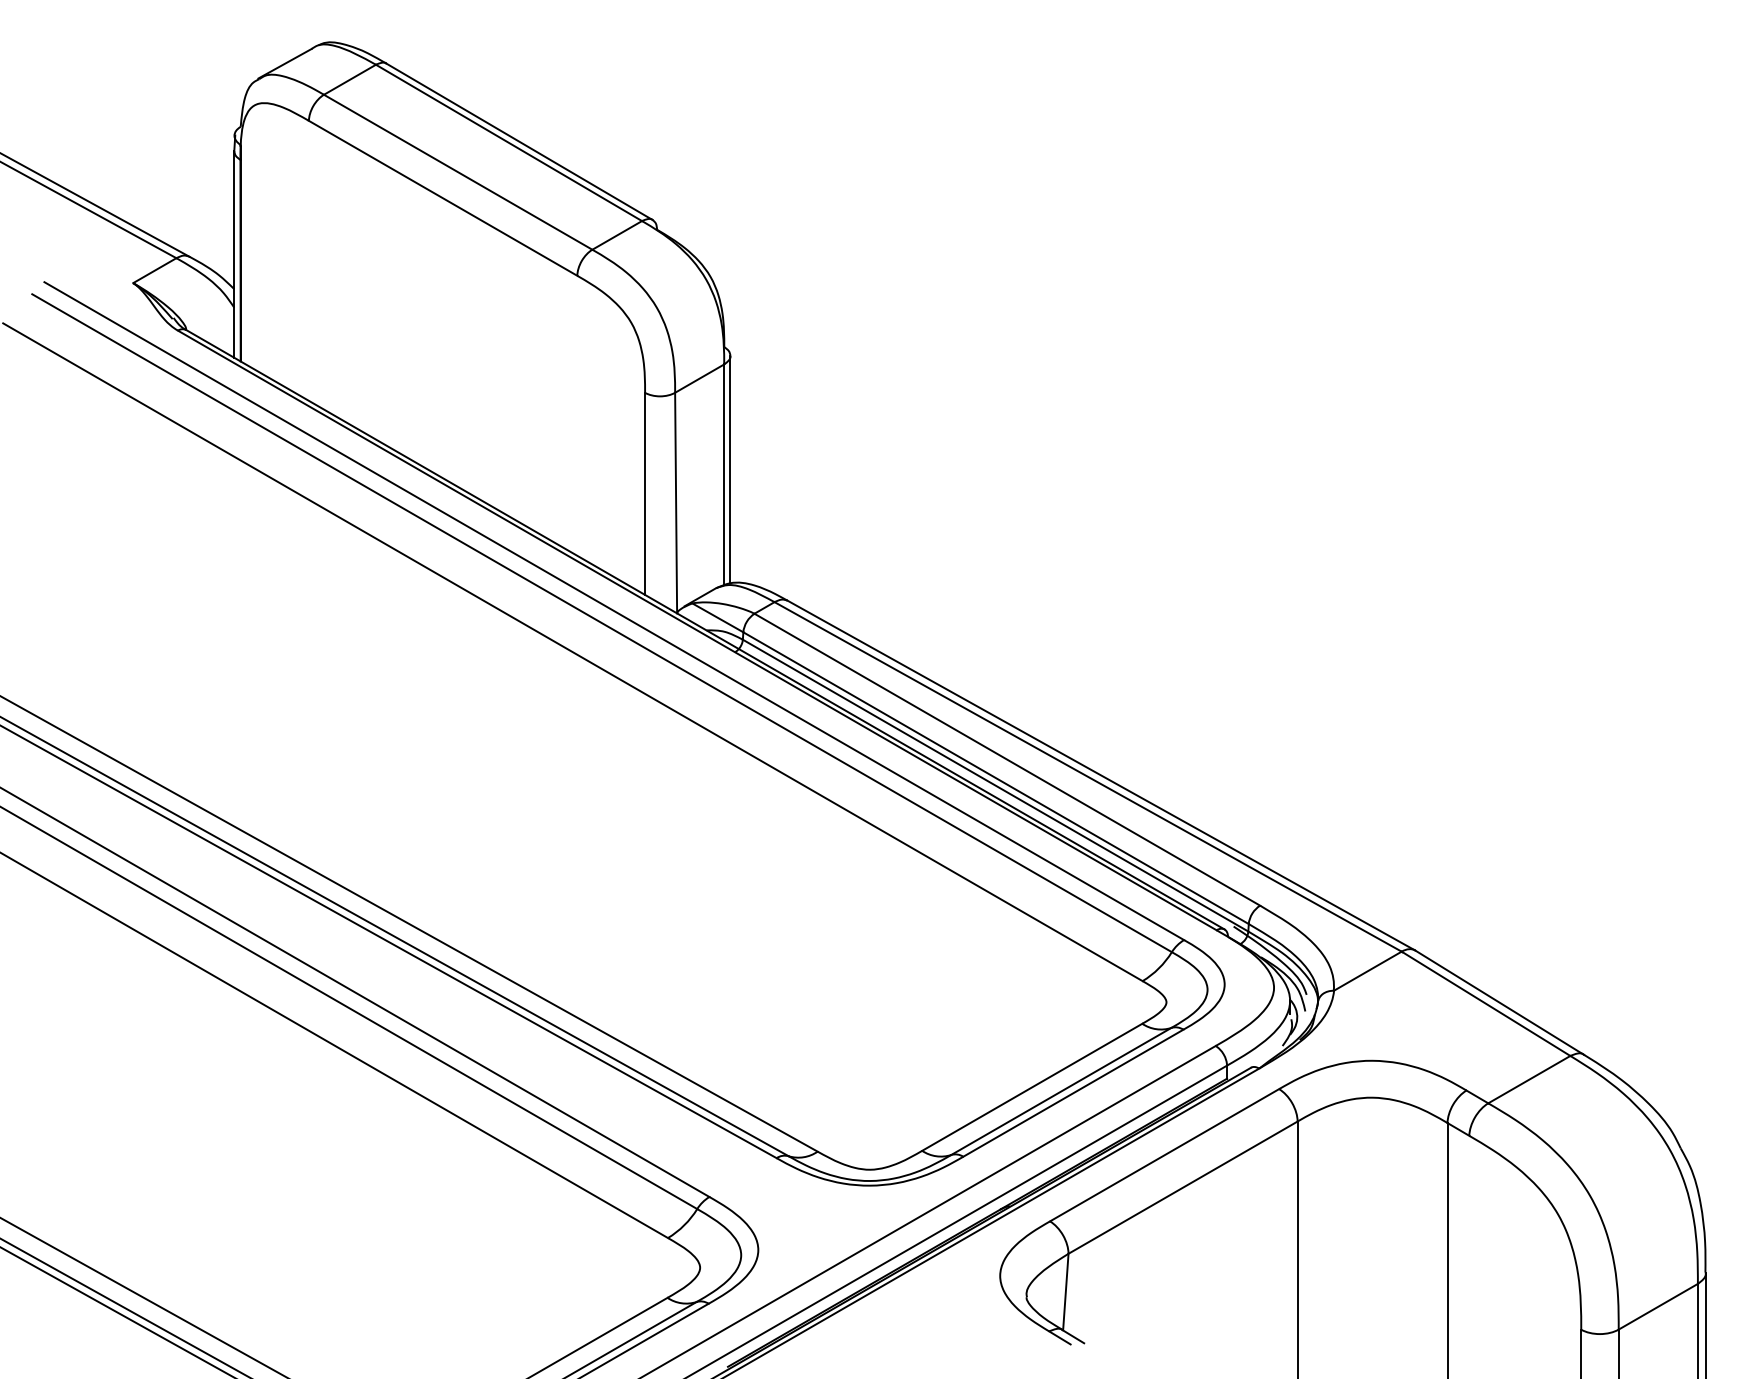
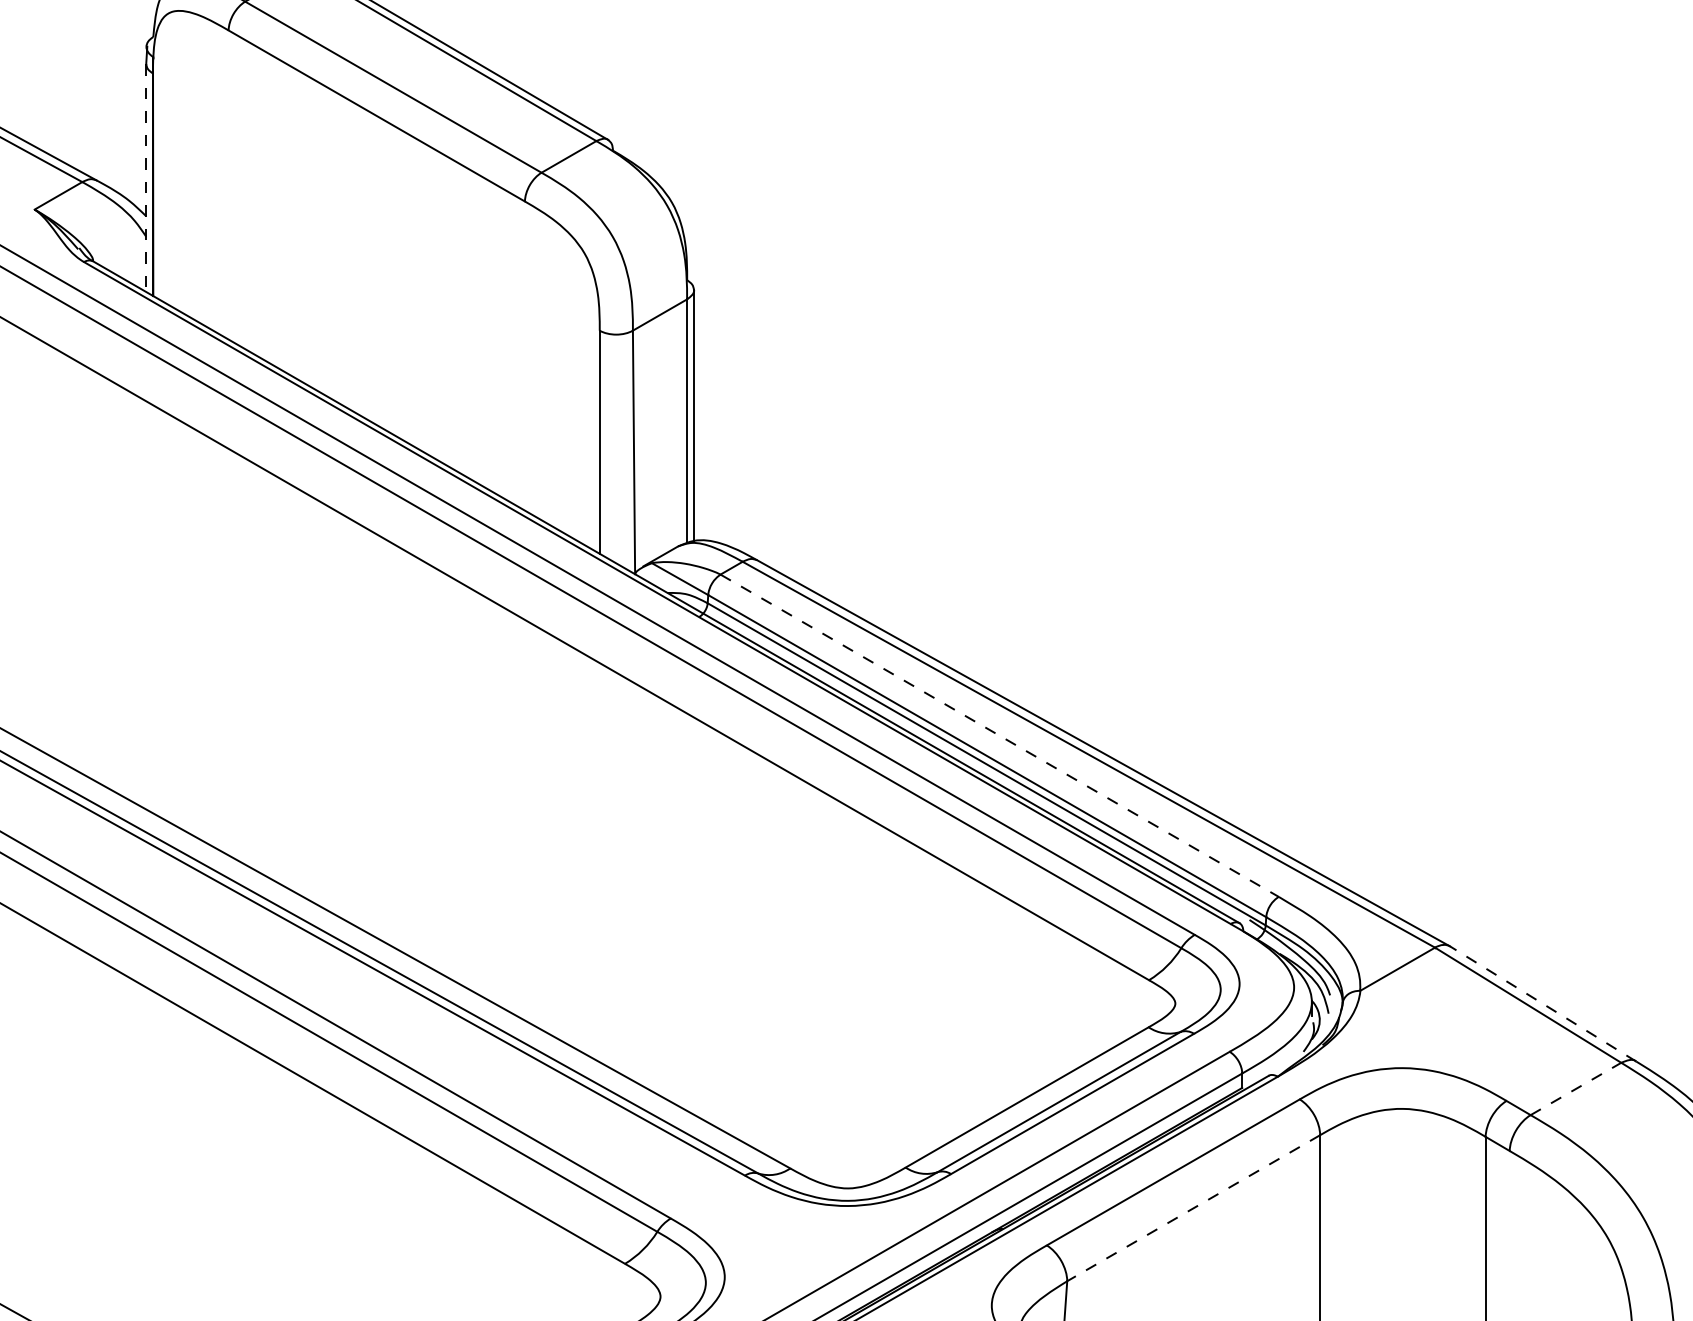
line: (234, 255) -> (146, 179), solid -> dashed
line: (1007, 759) -> (999, 735), solid -> dashed
line: (1499, 1002) -> (1543, 1003), solid -> dashed
line: (1529, 1079) -> (1576, 1088), solid -> dashed
line: (1182, 1187) -> (1193, 1208), solid -> dashed

